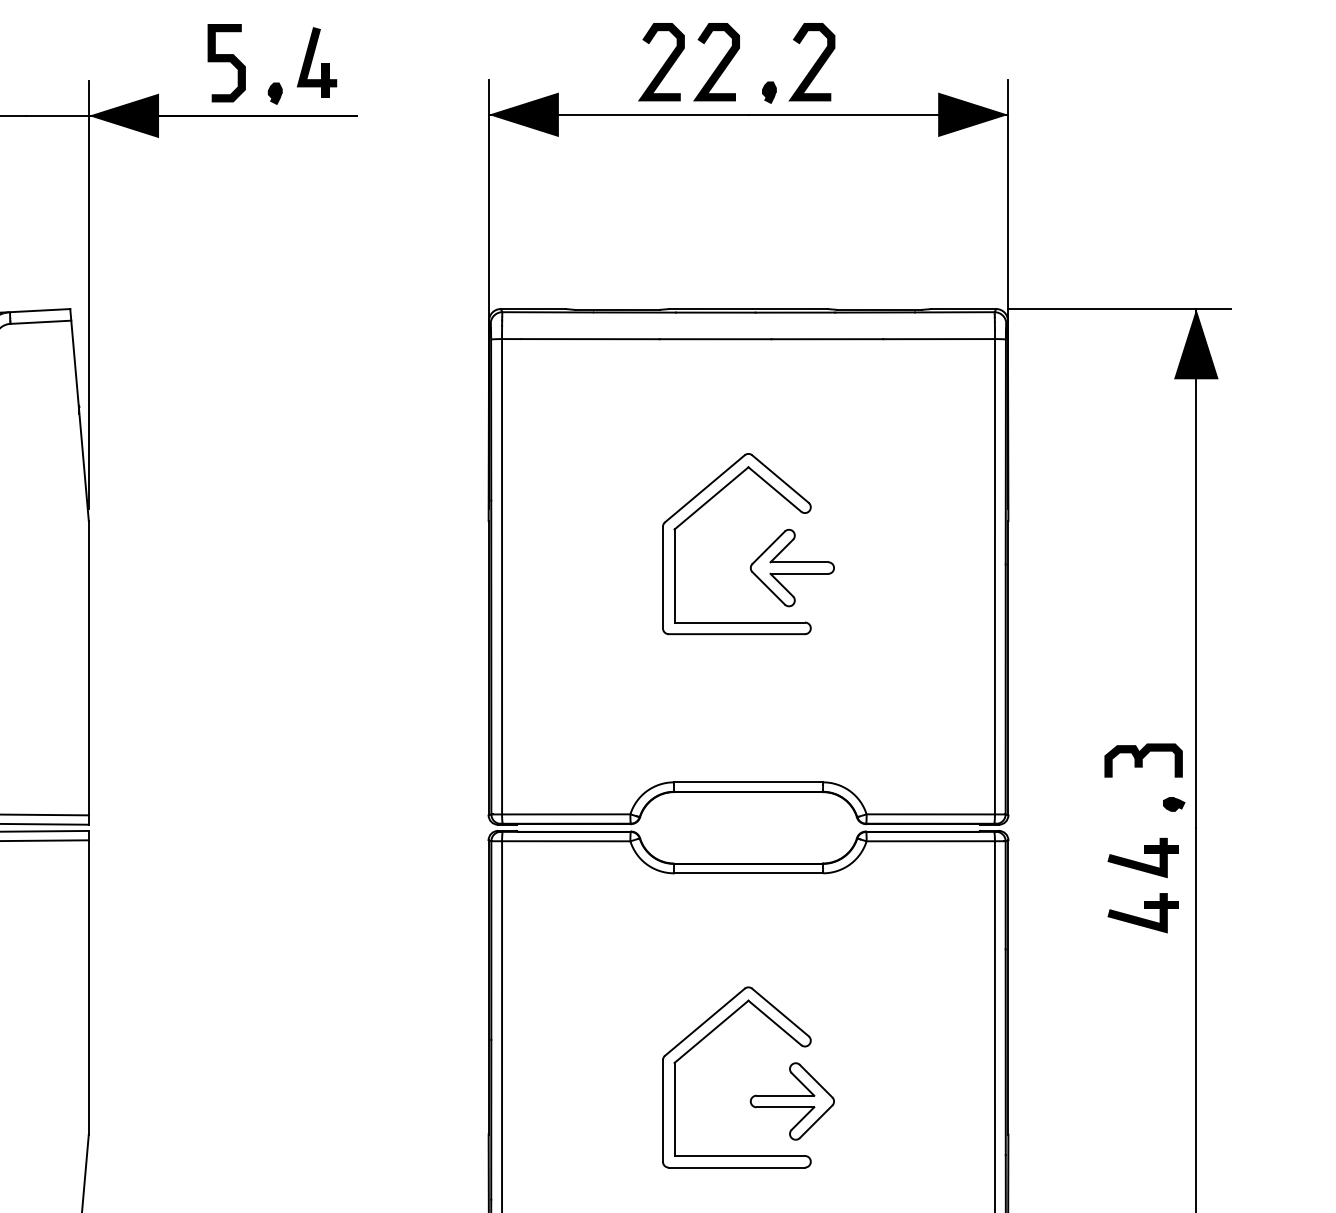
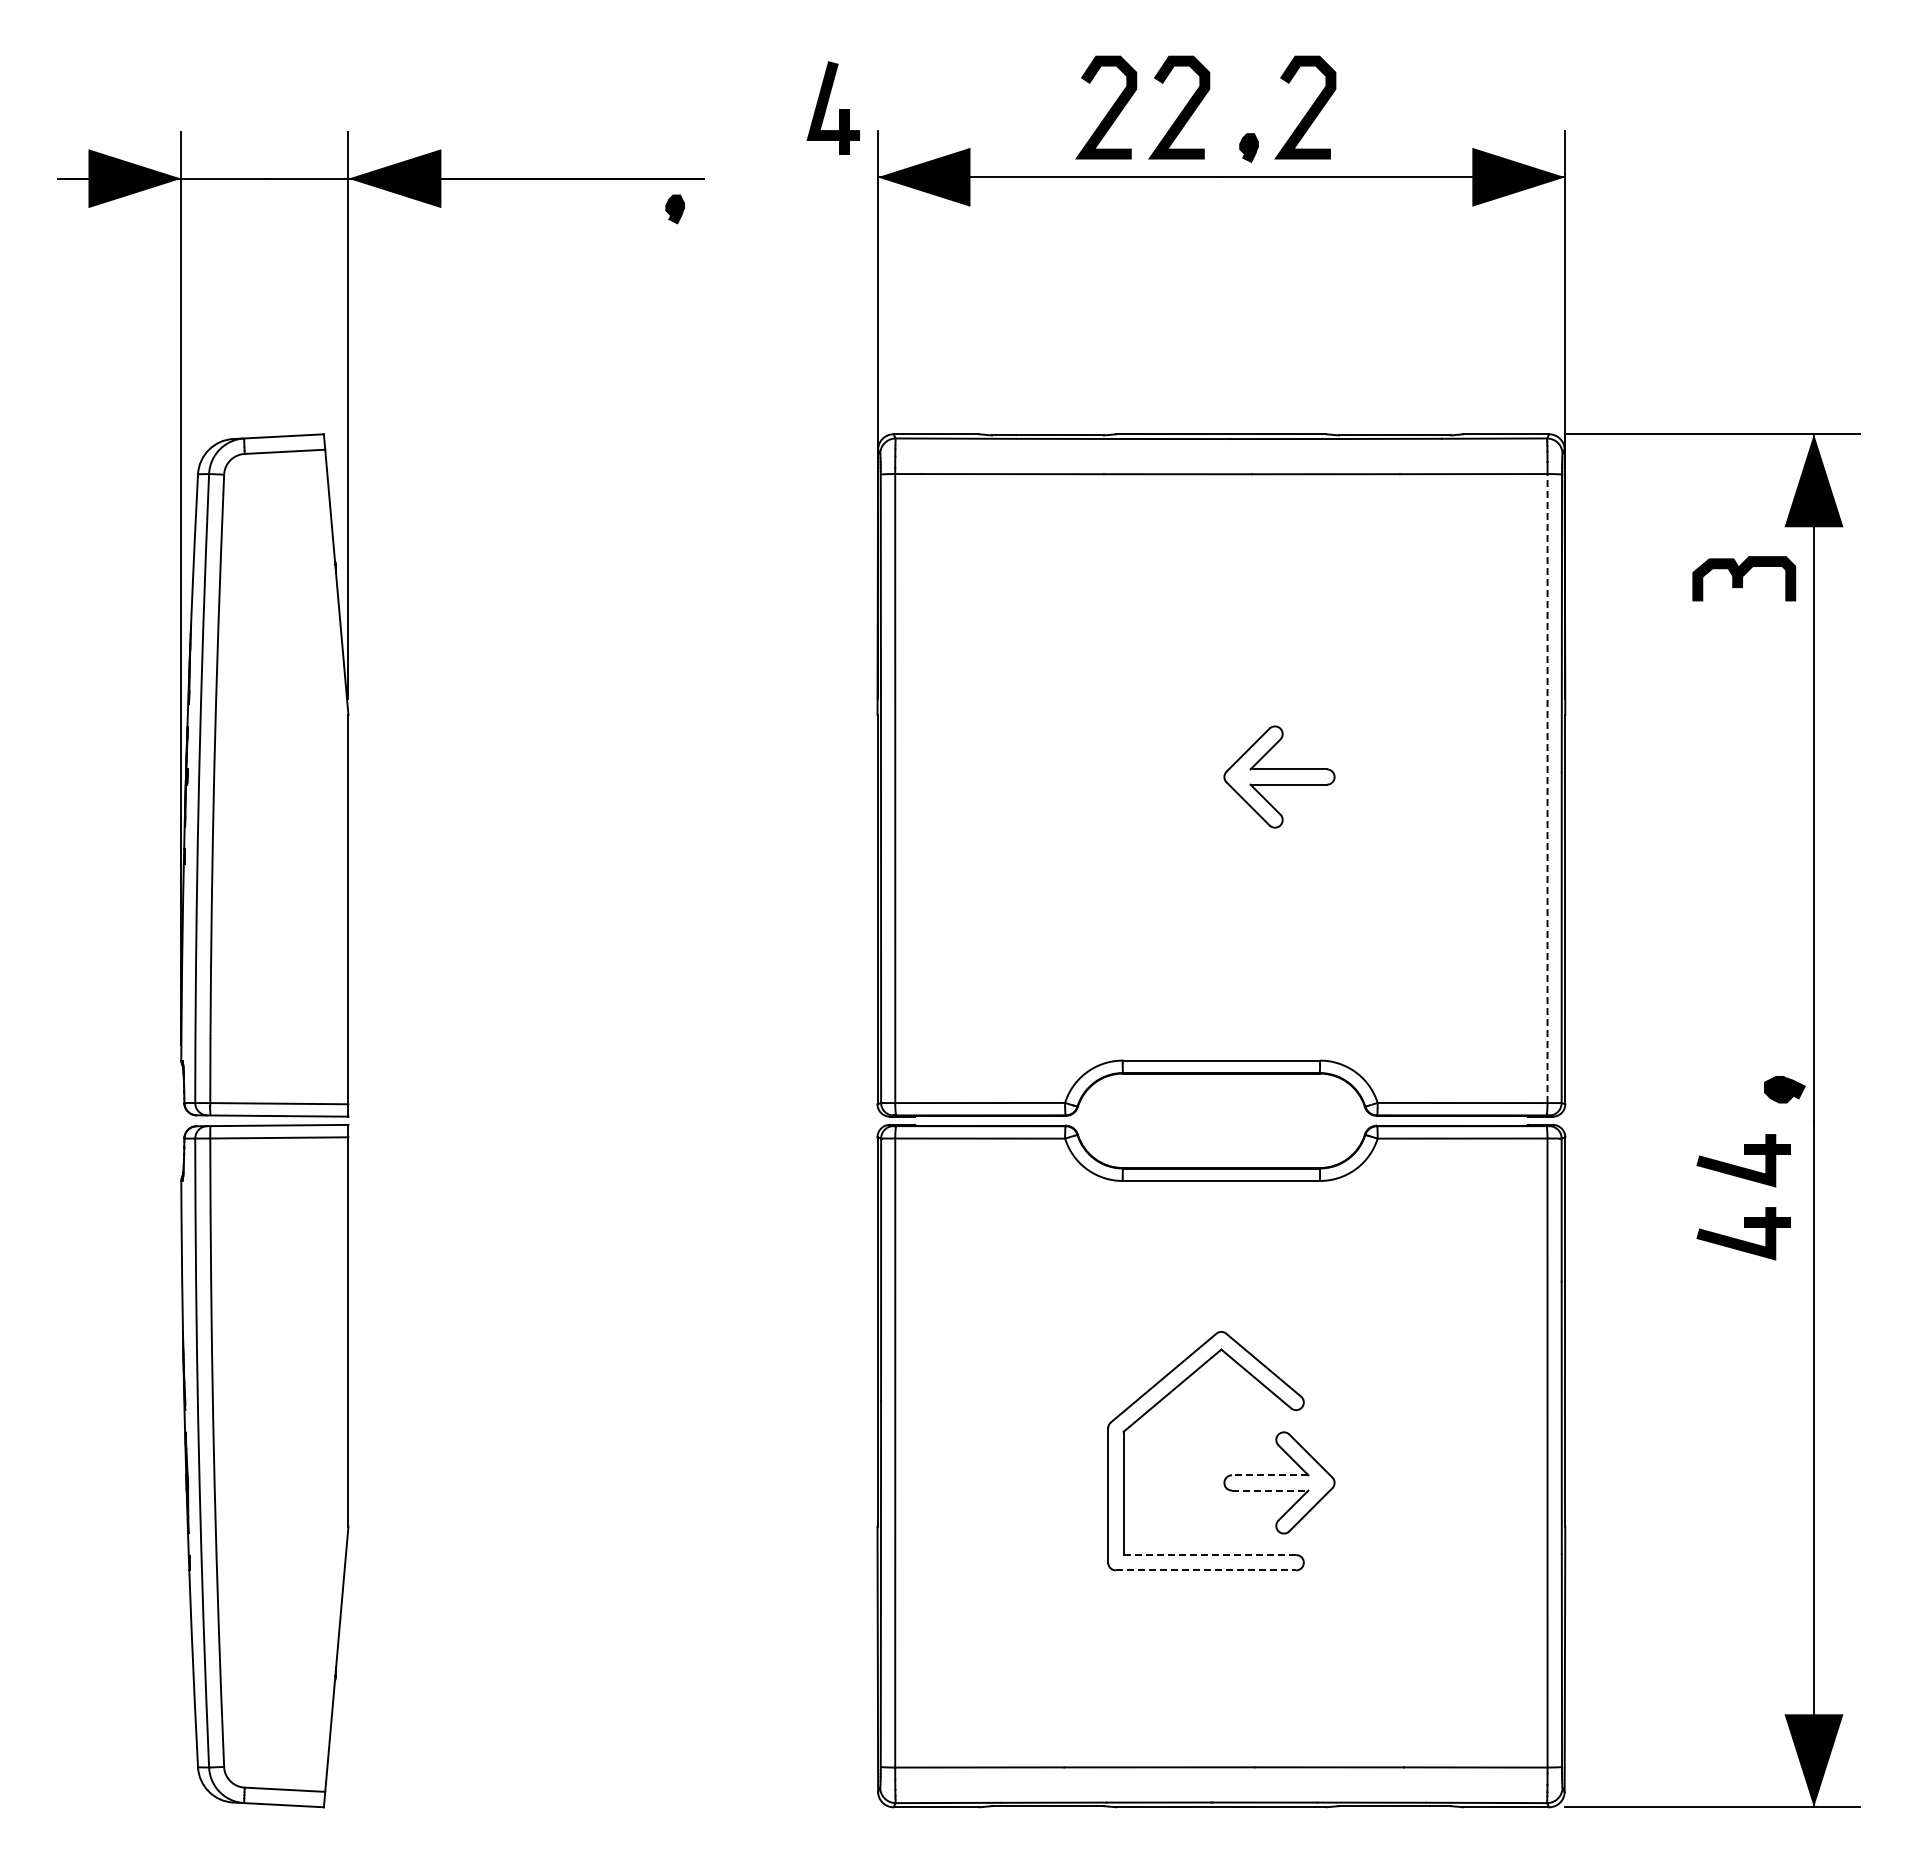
curve: (226, 62) -> (530, 107), removed
part: (316, 62) -> (832, 107), moved
part: (274, 93) -> (674, 209), moved
part: (702, 507) -> (1160, 696), removed
line: (994, 576) -> (1547, 788), solid -> dashed
part: (1143, 760) -> (1744, 578), moved
part: (1174, 804) -> (1784, 1089), size x1.4
line: (784, 1095) -> (1269, 1475), solid -> dashed
line: (785, 1107) -> (1270, 1490), solid -> dashed
line: (739, 1156) -> (1209, 1555), solid -> dashed
line: (737, 1167) -> (1206, 1570), solid -> dashed

